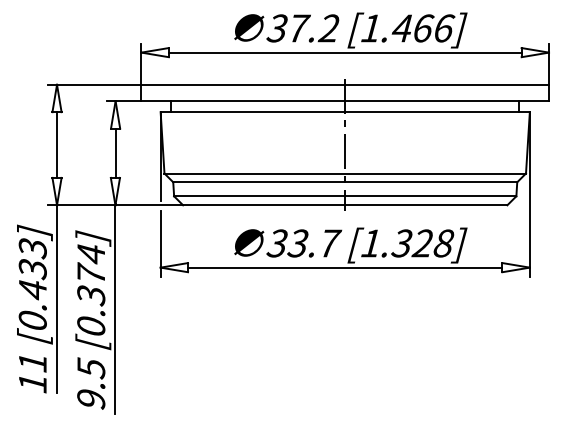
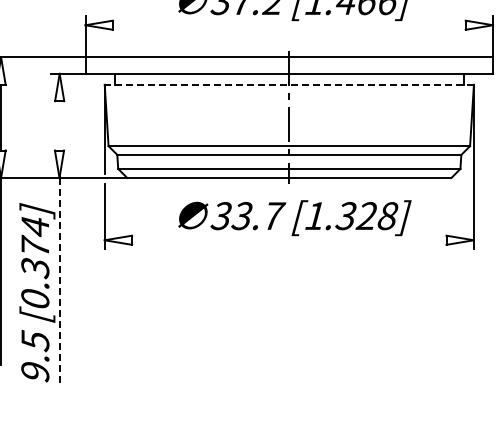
line: (344, 52) -> (288, 25), removed
line: (345, 112) -> (289, 85), solid -> dashed
line: (115, 152) -> (59, 125), removed
line: (345, 267) -> (289, 240), removed
line: (115, 309) -> (59, 282), solid -> dashed

